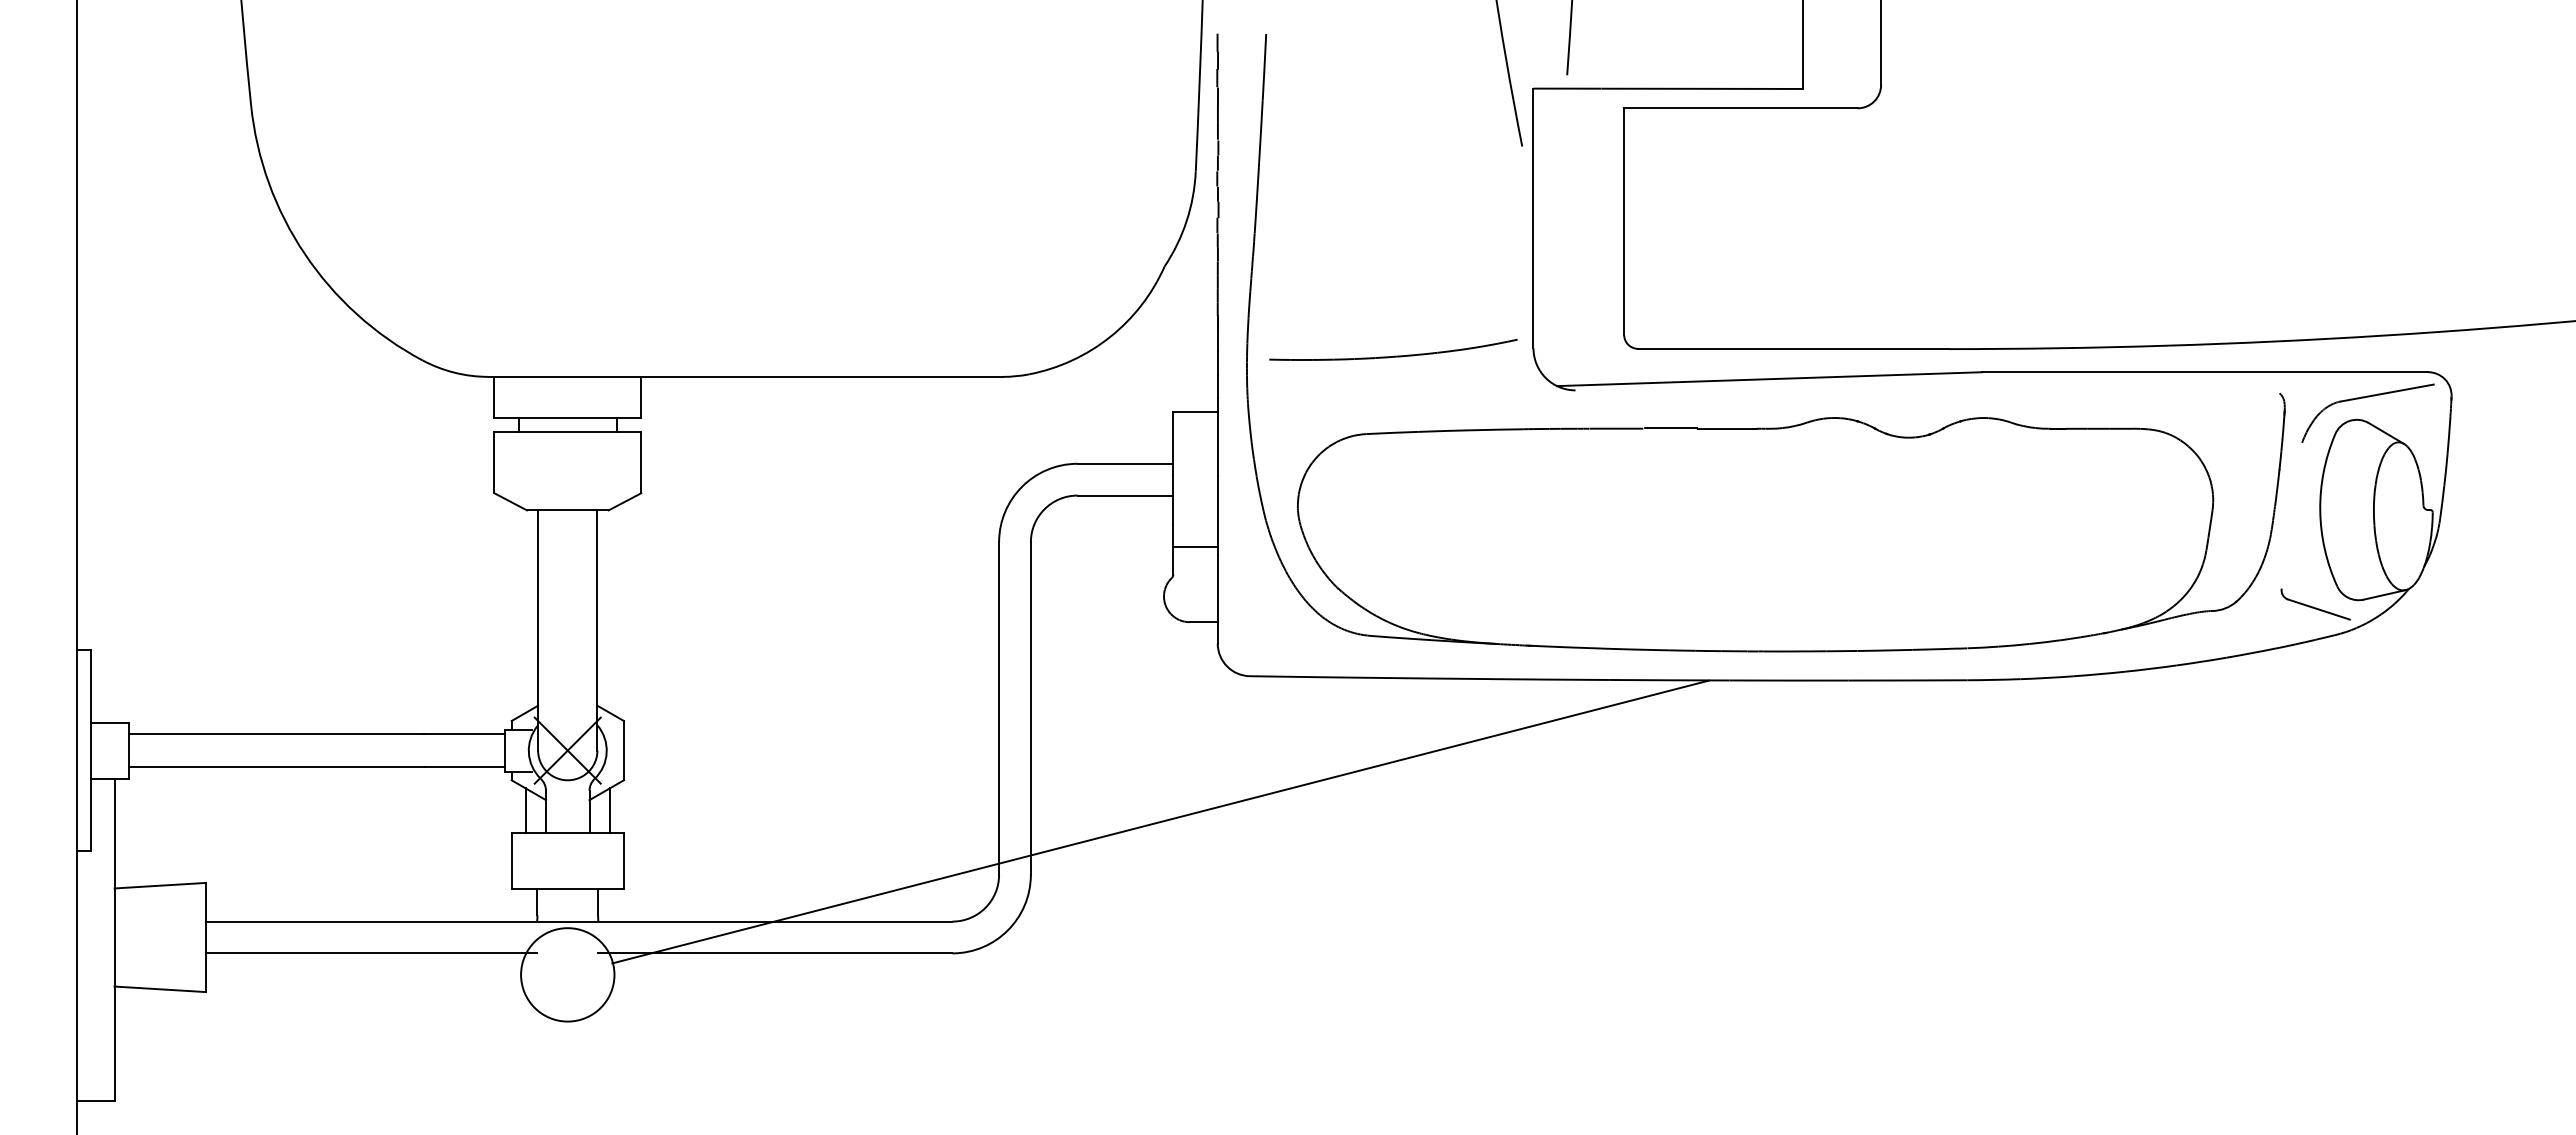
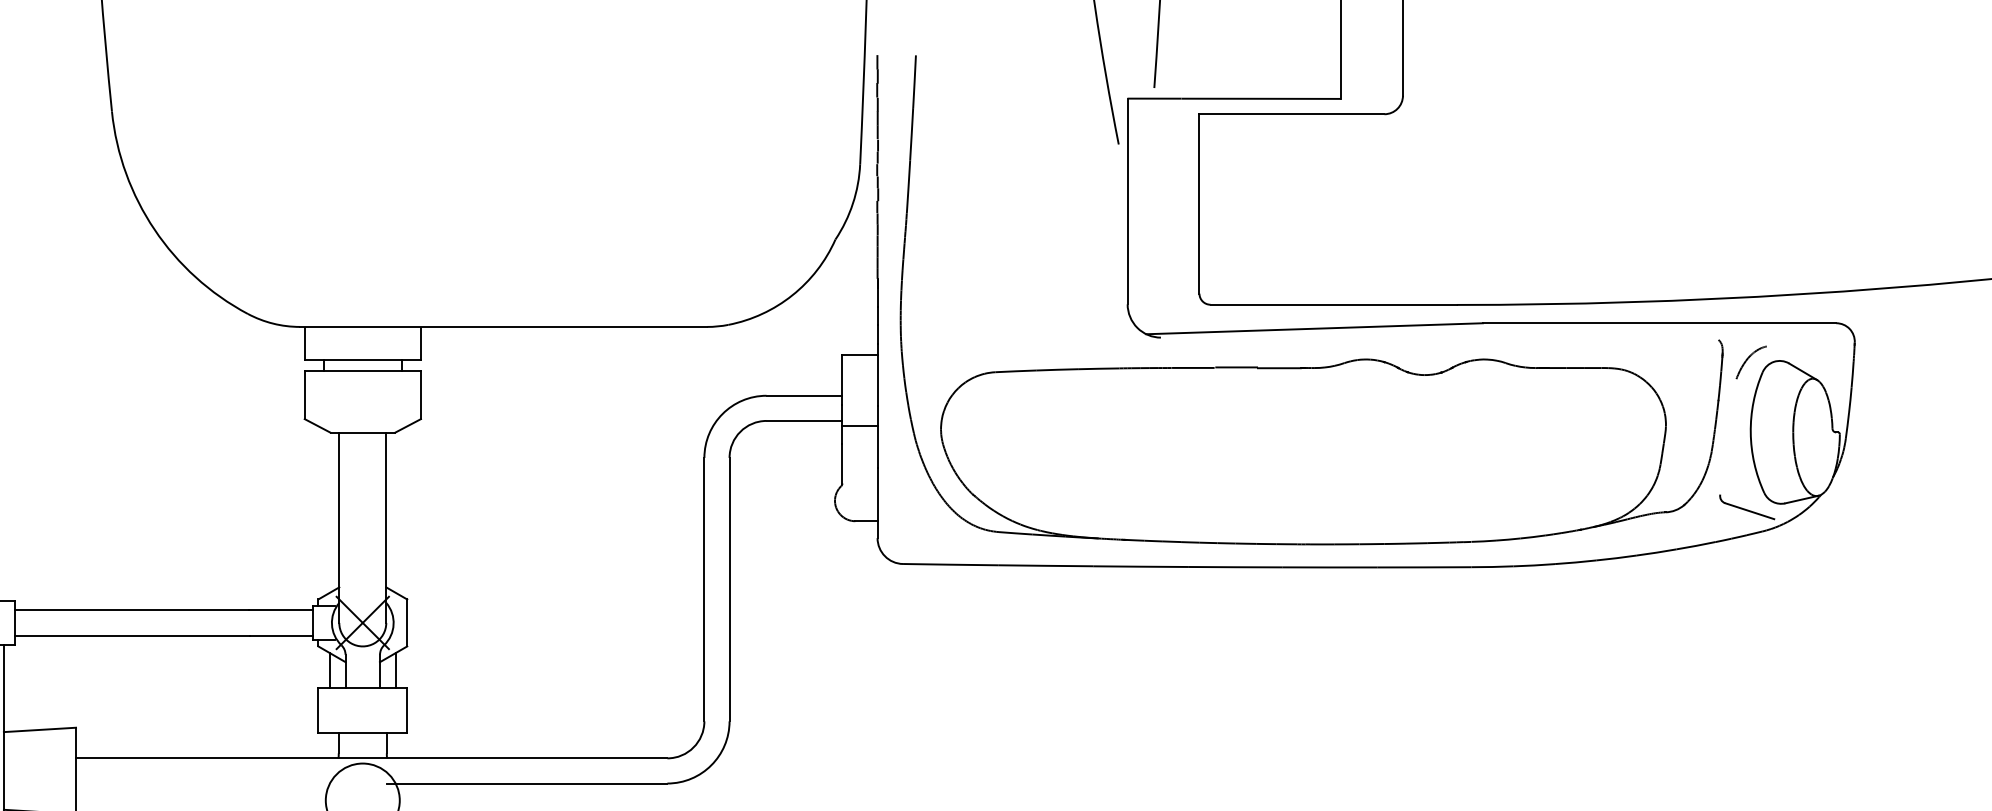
part: (1394, 355) -> (1017, 310), removed
line: (2386, 392) -> (1803, 339), removed
line: (1195, 547) -> (859, 426), moved
line: (1160, 821) -> (832, 679), removed
line: (371, 953) -> (207, 783), removed

